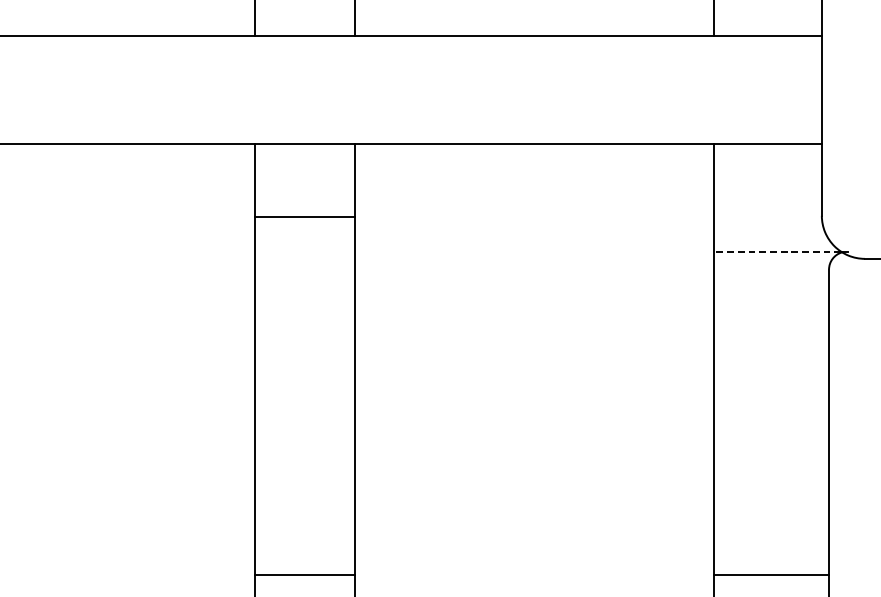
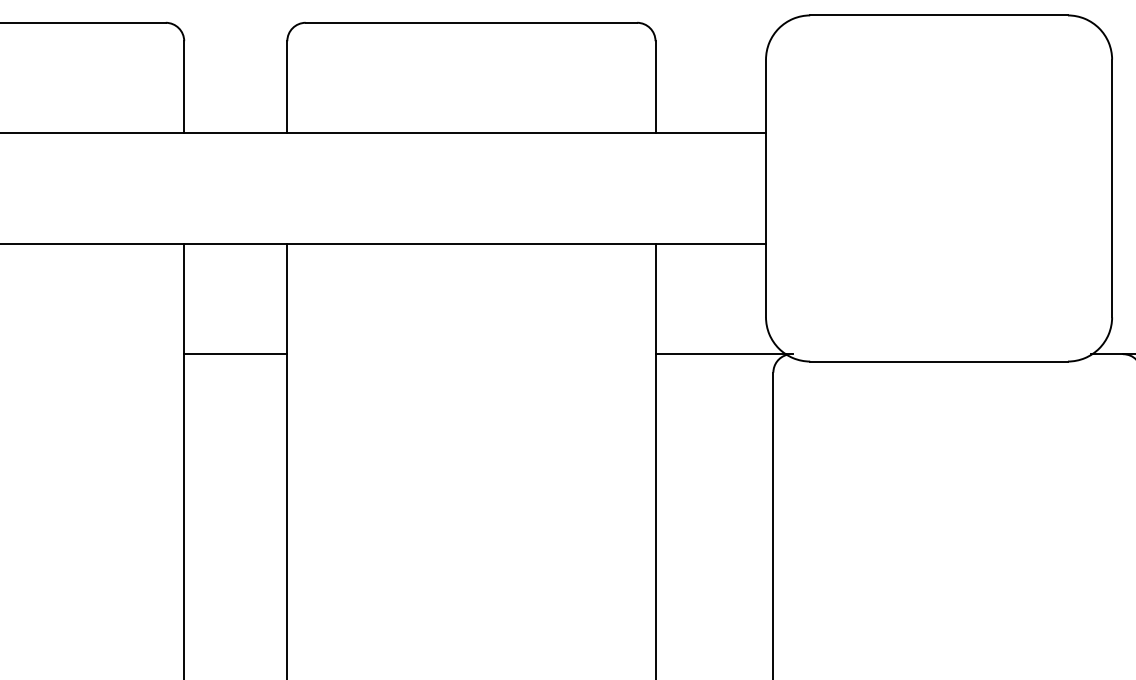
line: (304, 216) -> (235, 354), moved
line: (777, 251) -> (720, 354), dashed -> solid

